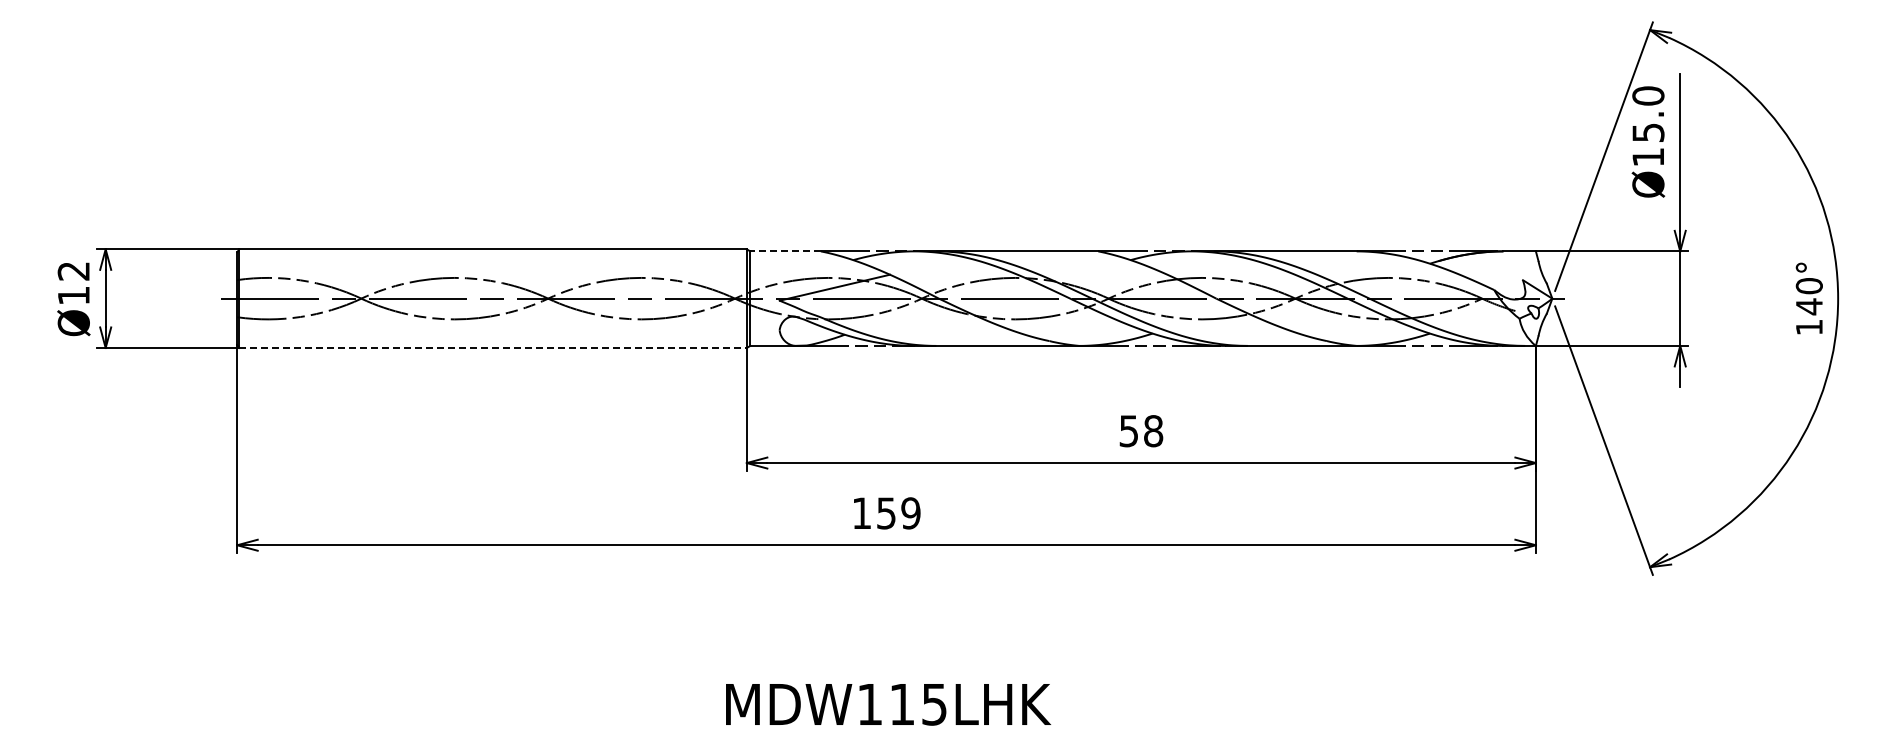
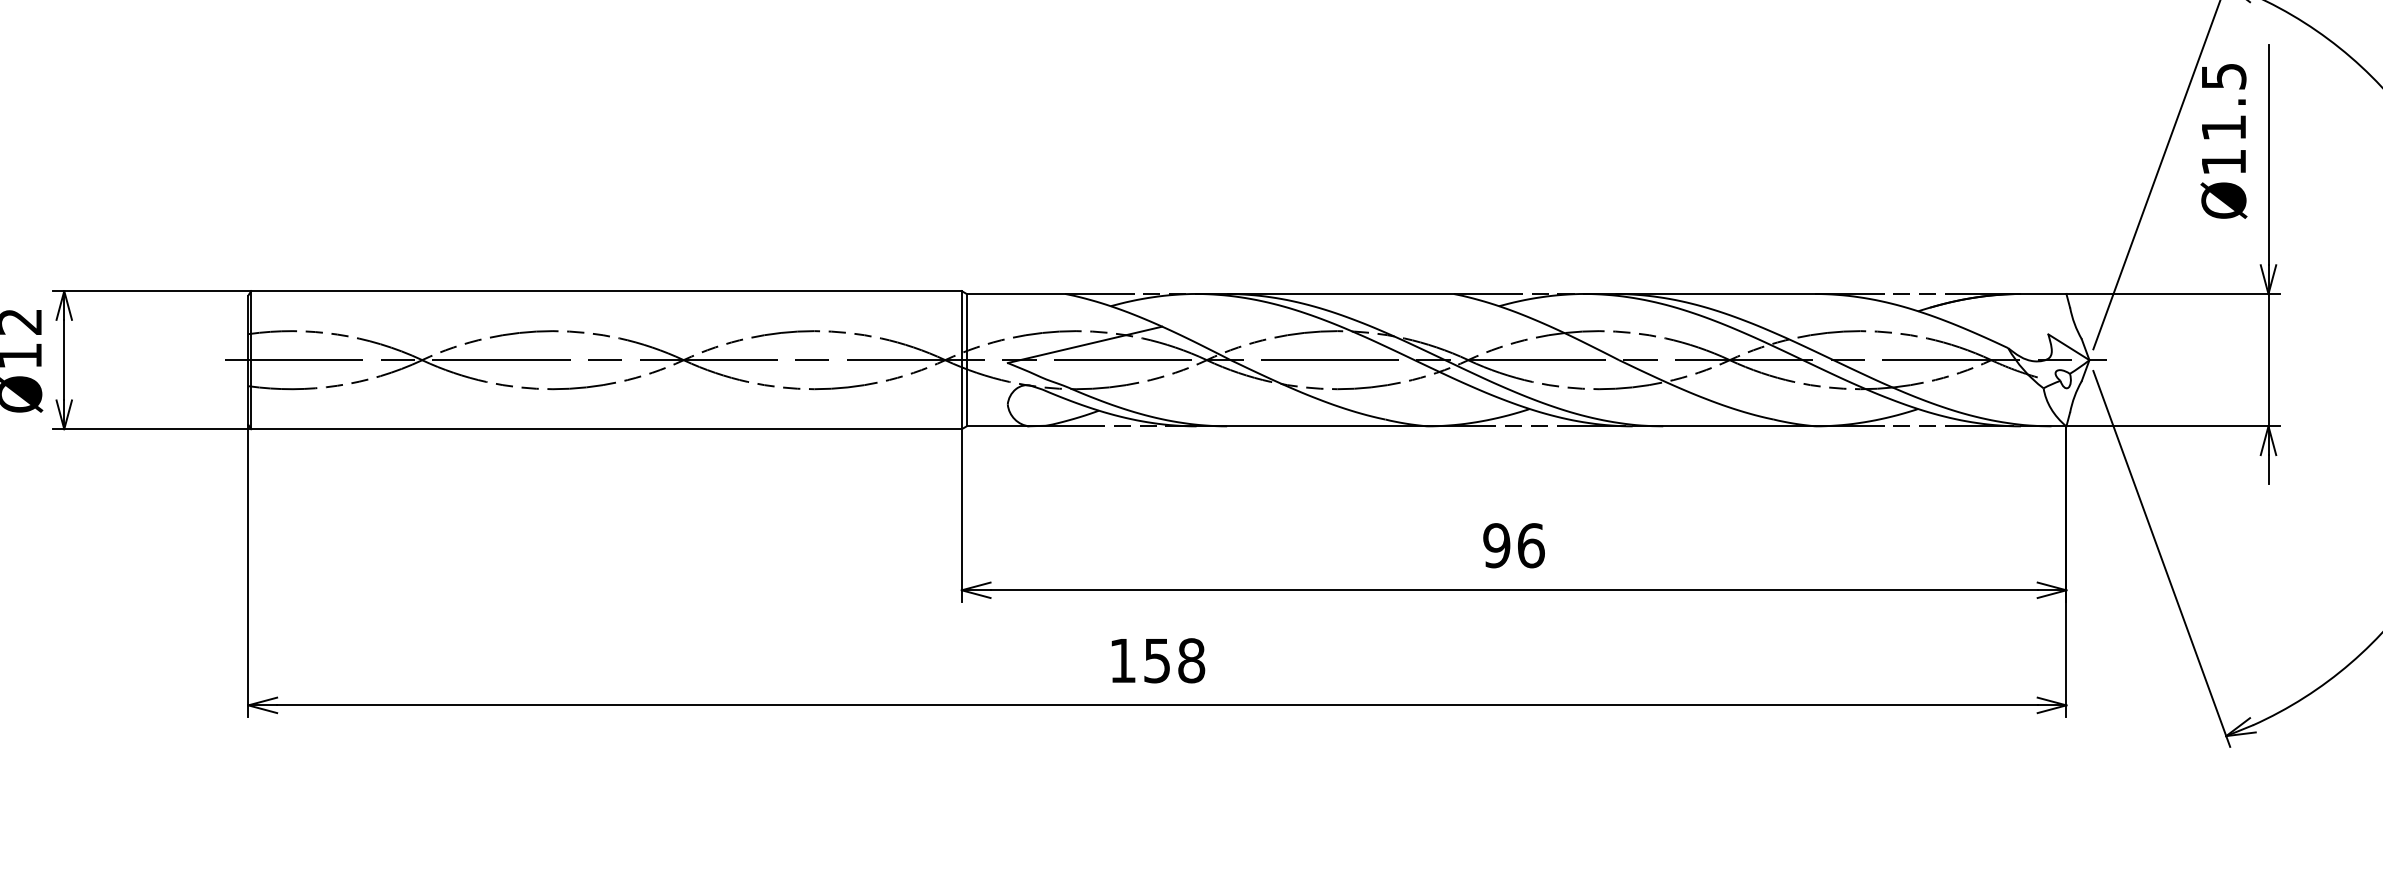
text: (1648, 113) -> (2224, 100), Ø15.0 -> Ø11.5
line: (785, 251) -> (1015, 294), dashed -> solid
line: (493, 347) -> (607, 428), dashed -> solid
text: (1141, 431) -> (1514, 546), 58 -> 96
text: (910, 513) -> (1190, 660), 159 -> 158

